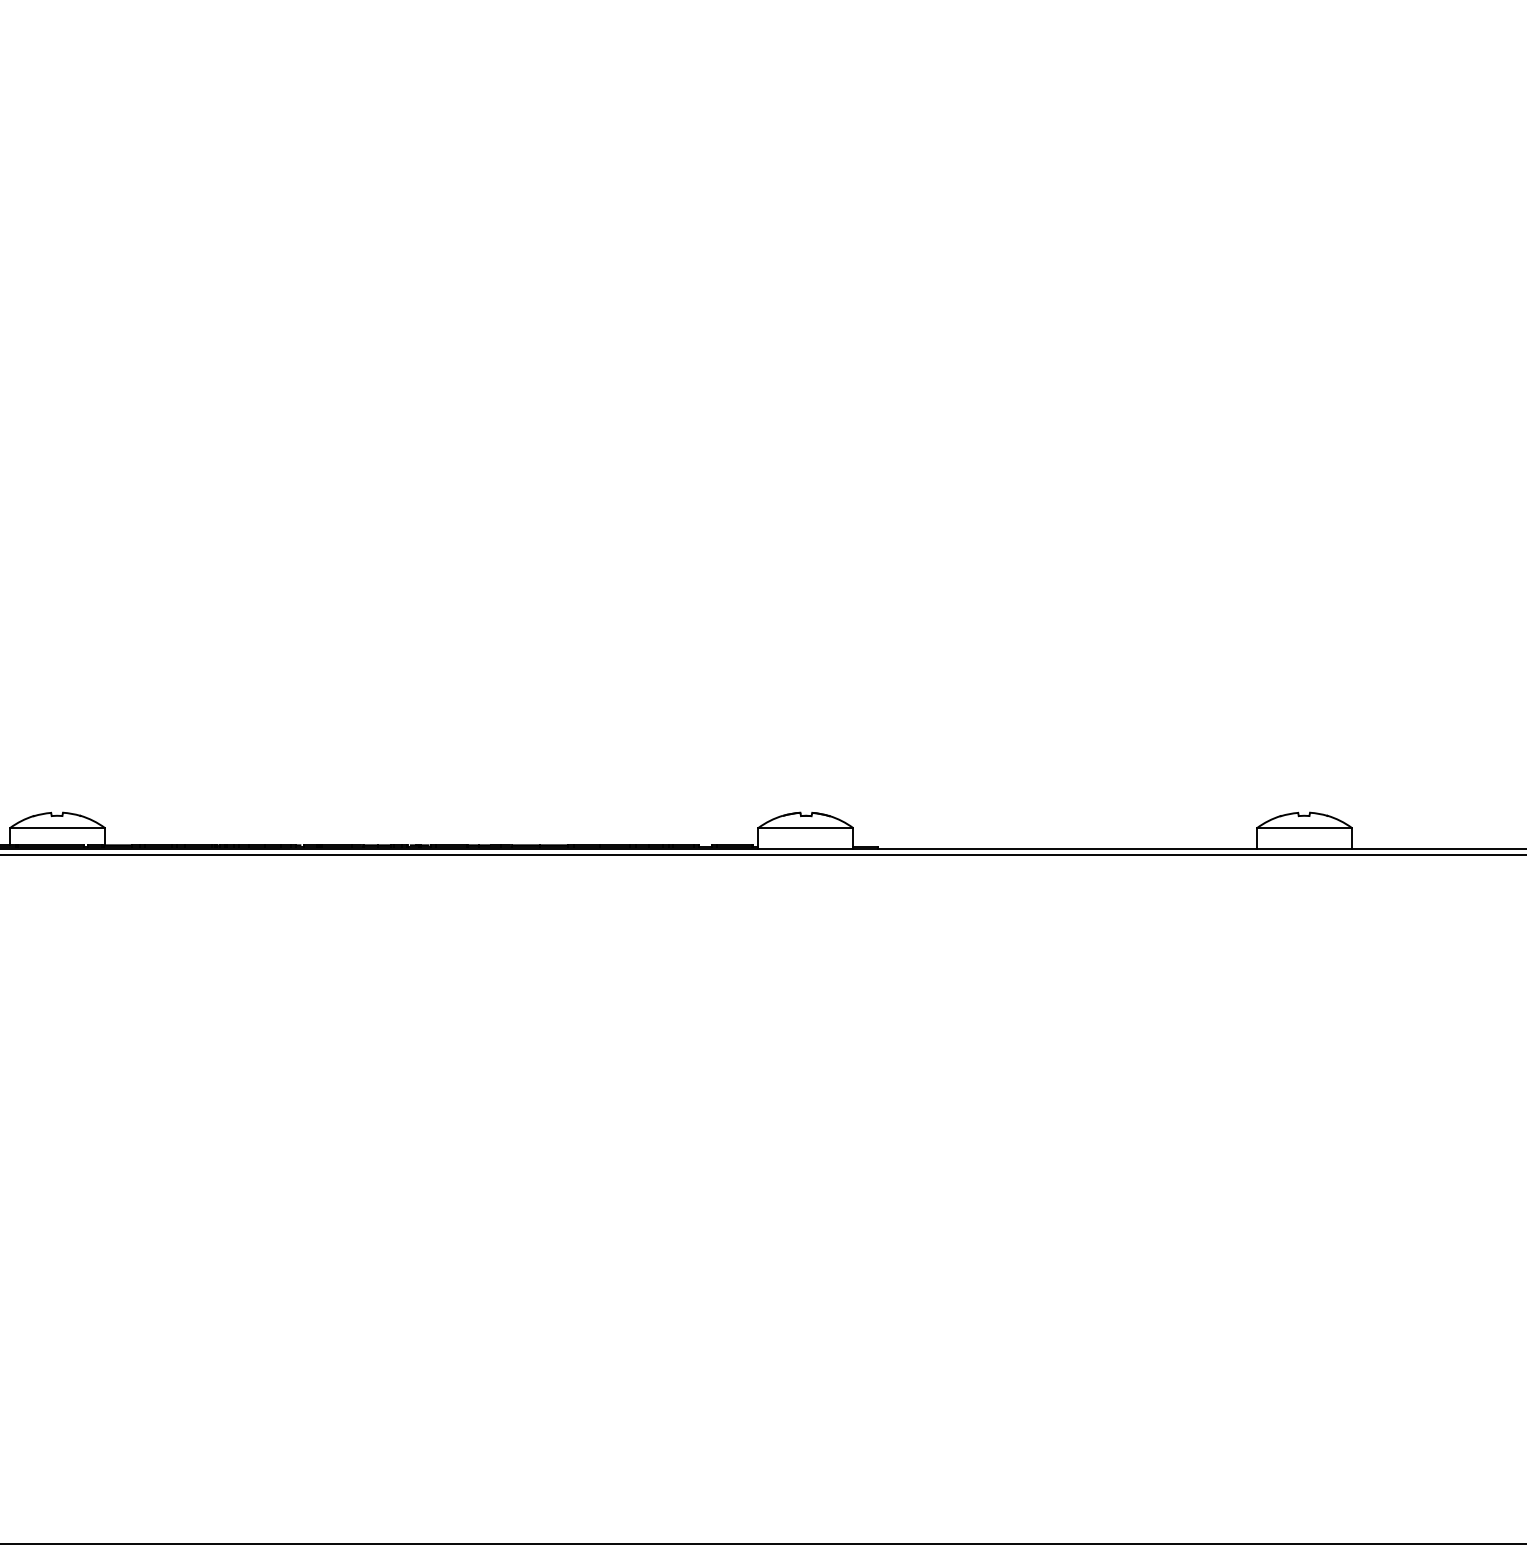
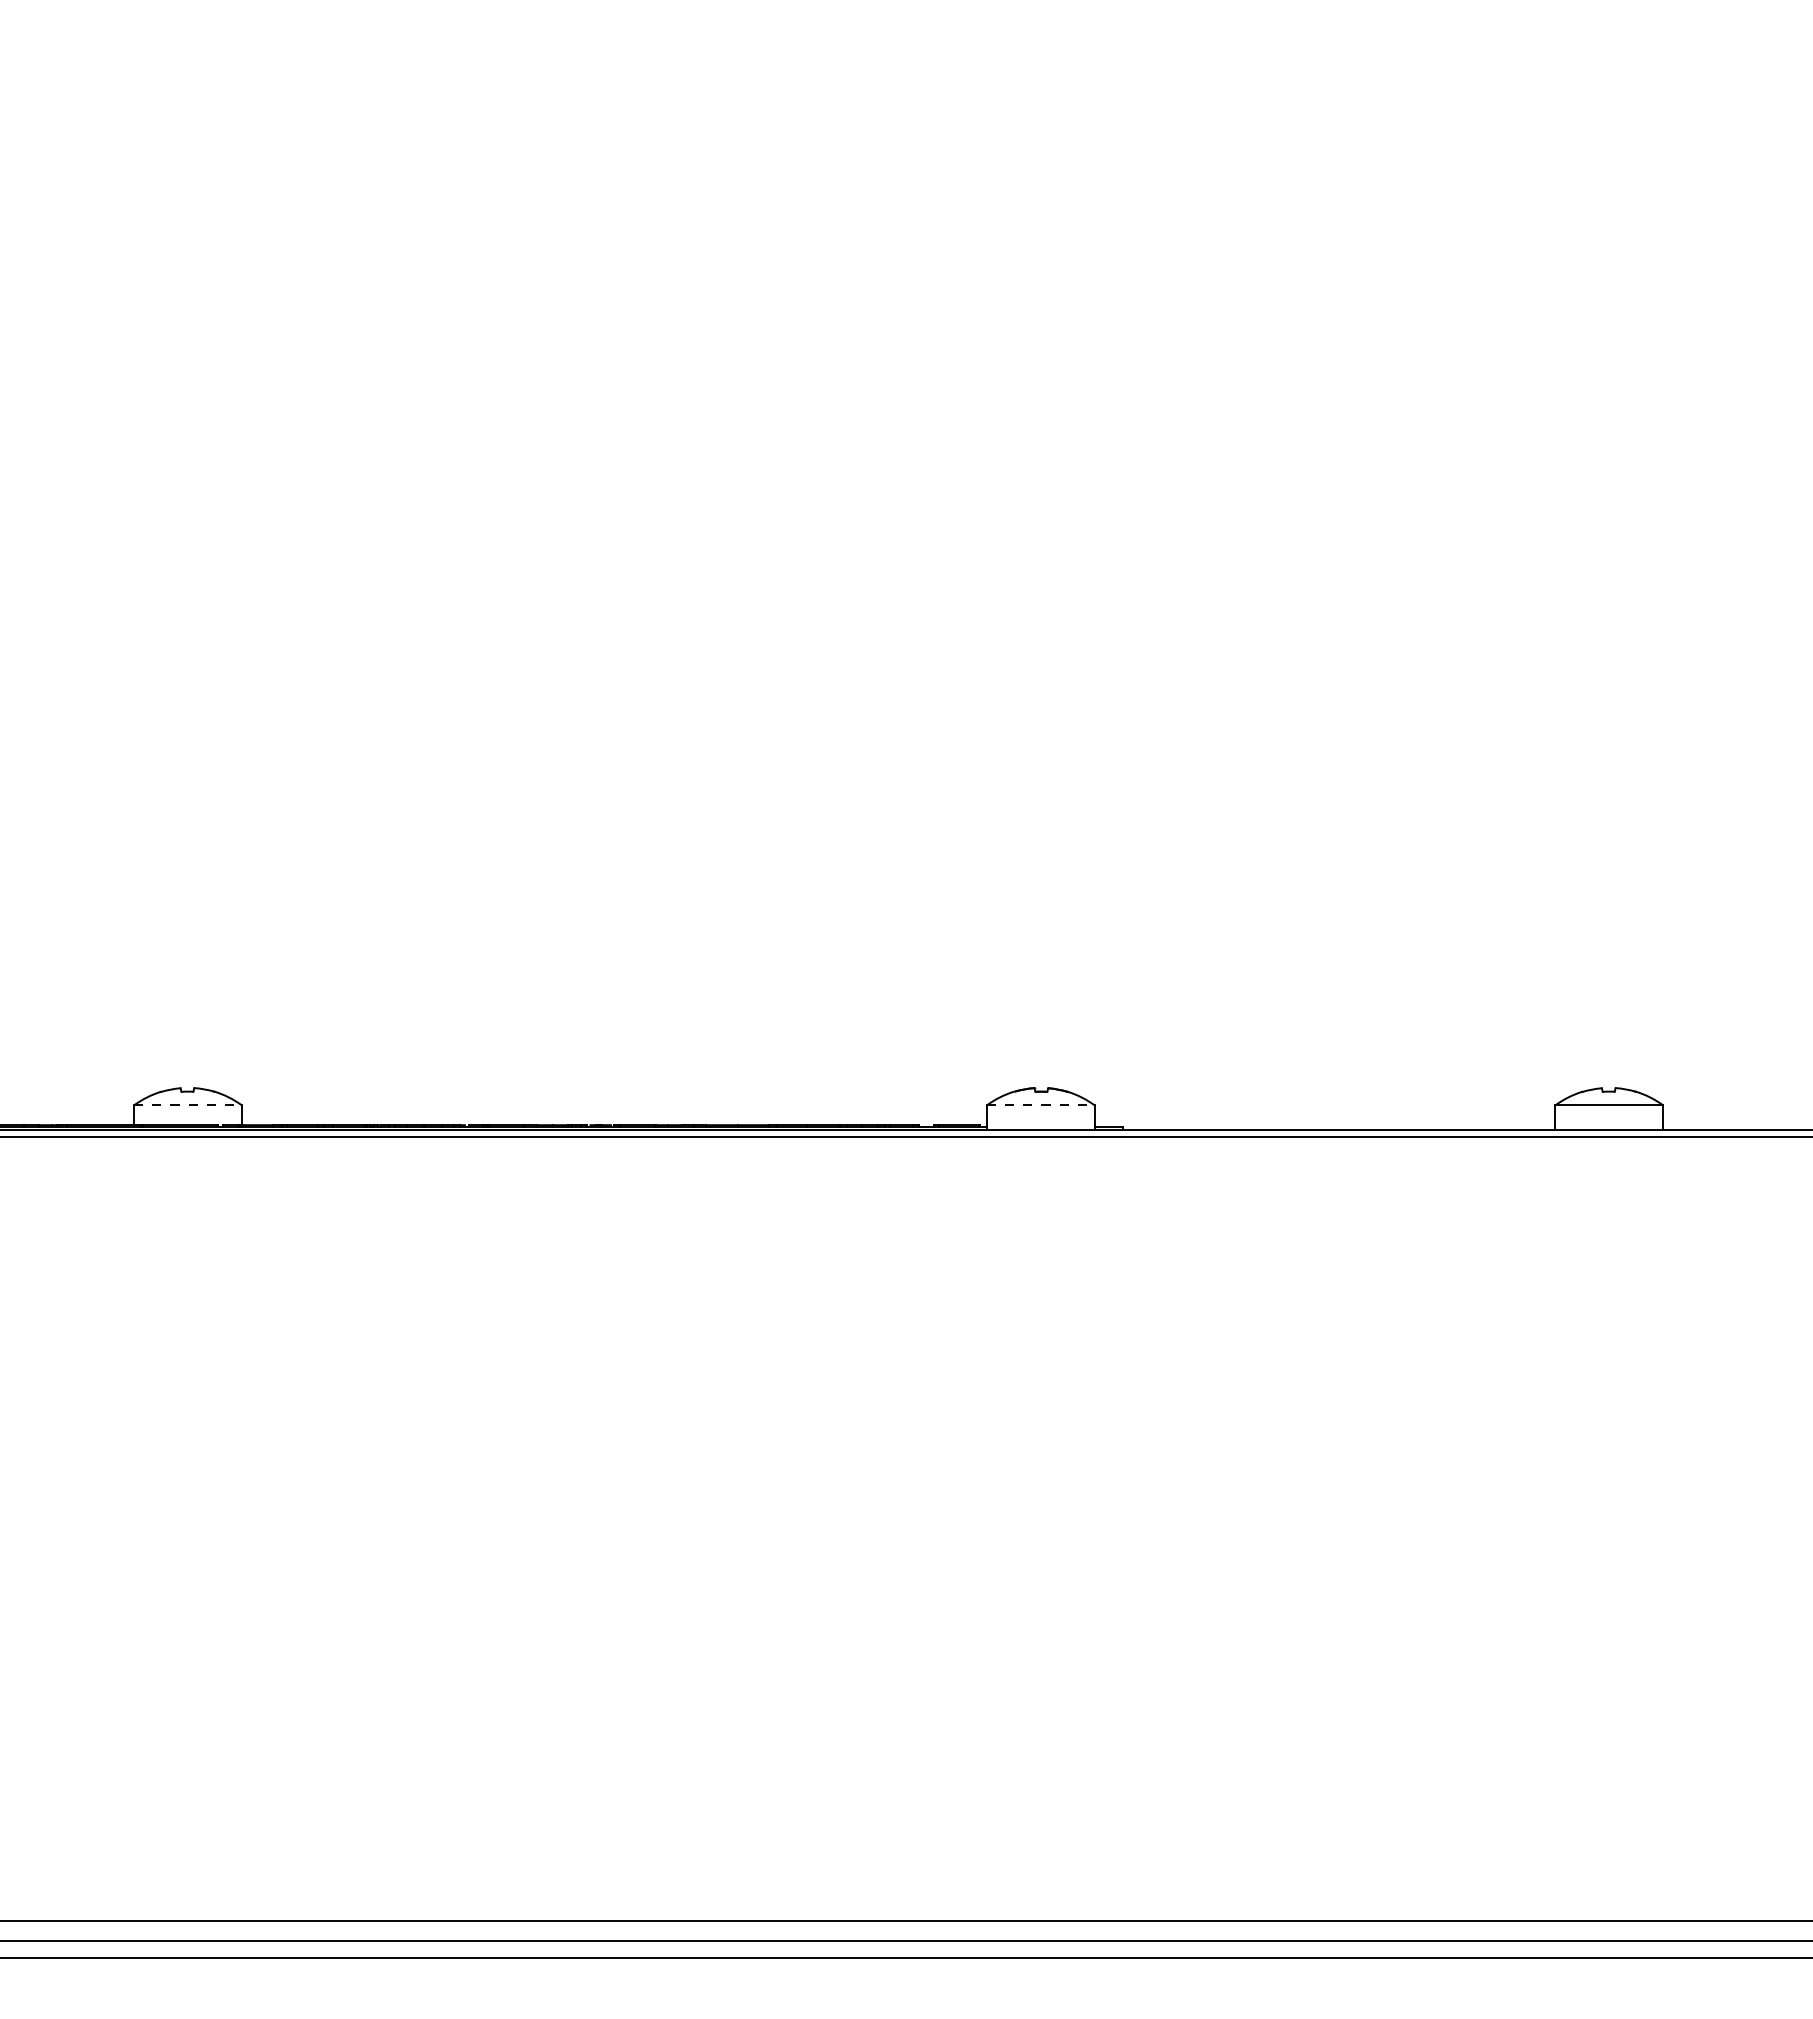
line: (58, 828) -> (188, 1105), solid -> dashed
line: (805, 828) -> (1040, 1105), solid -> dashed

